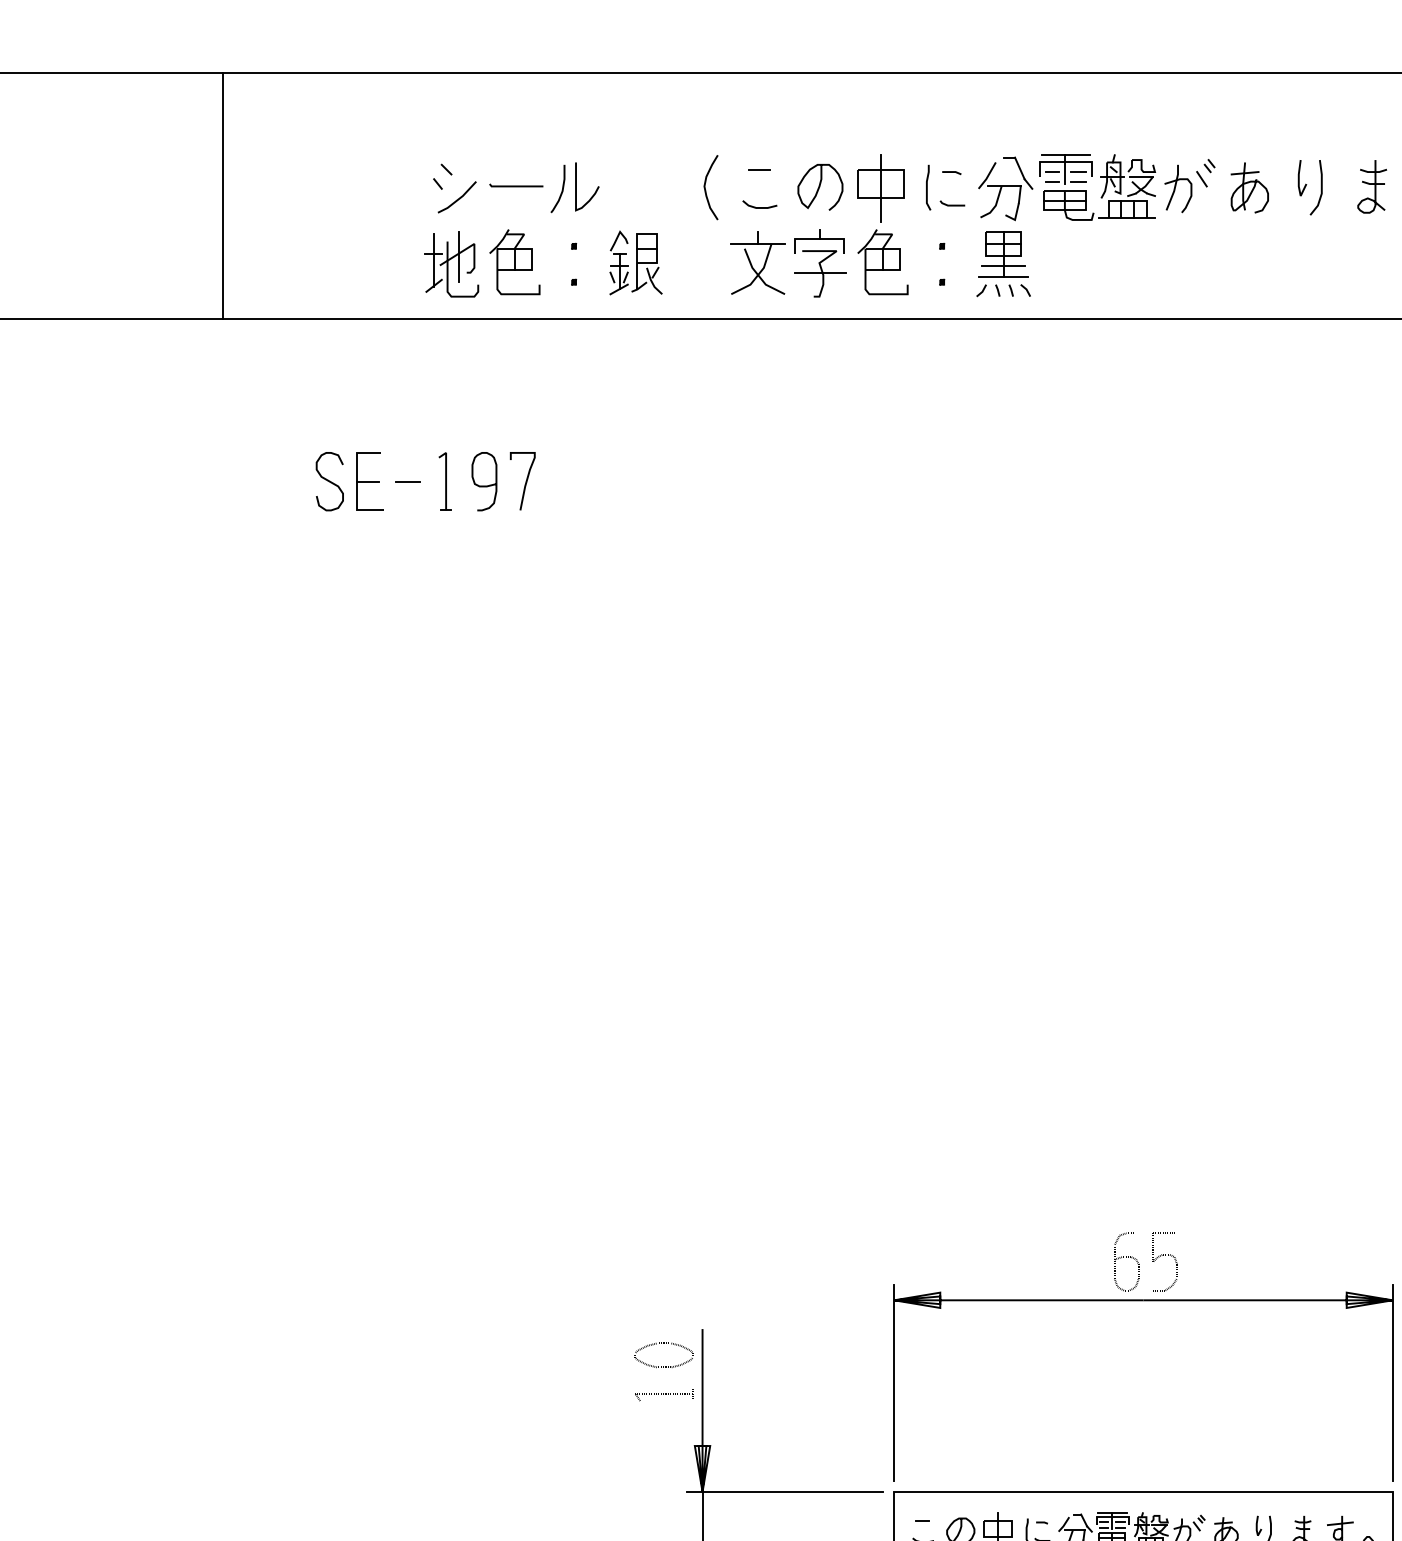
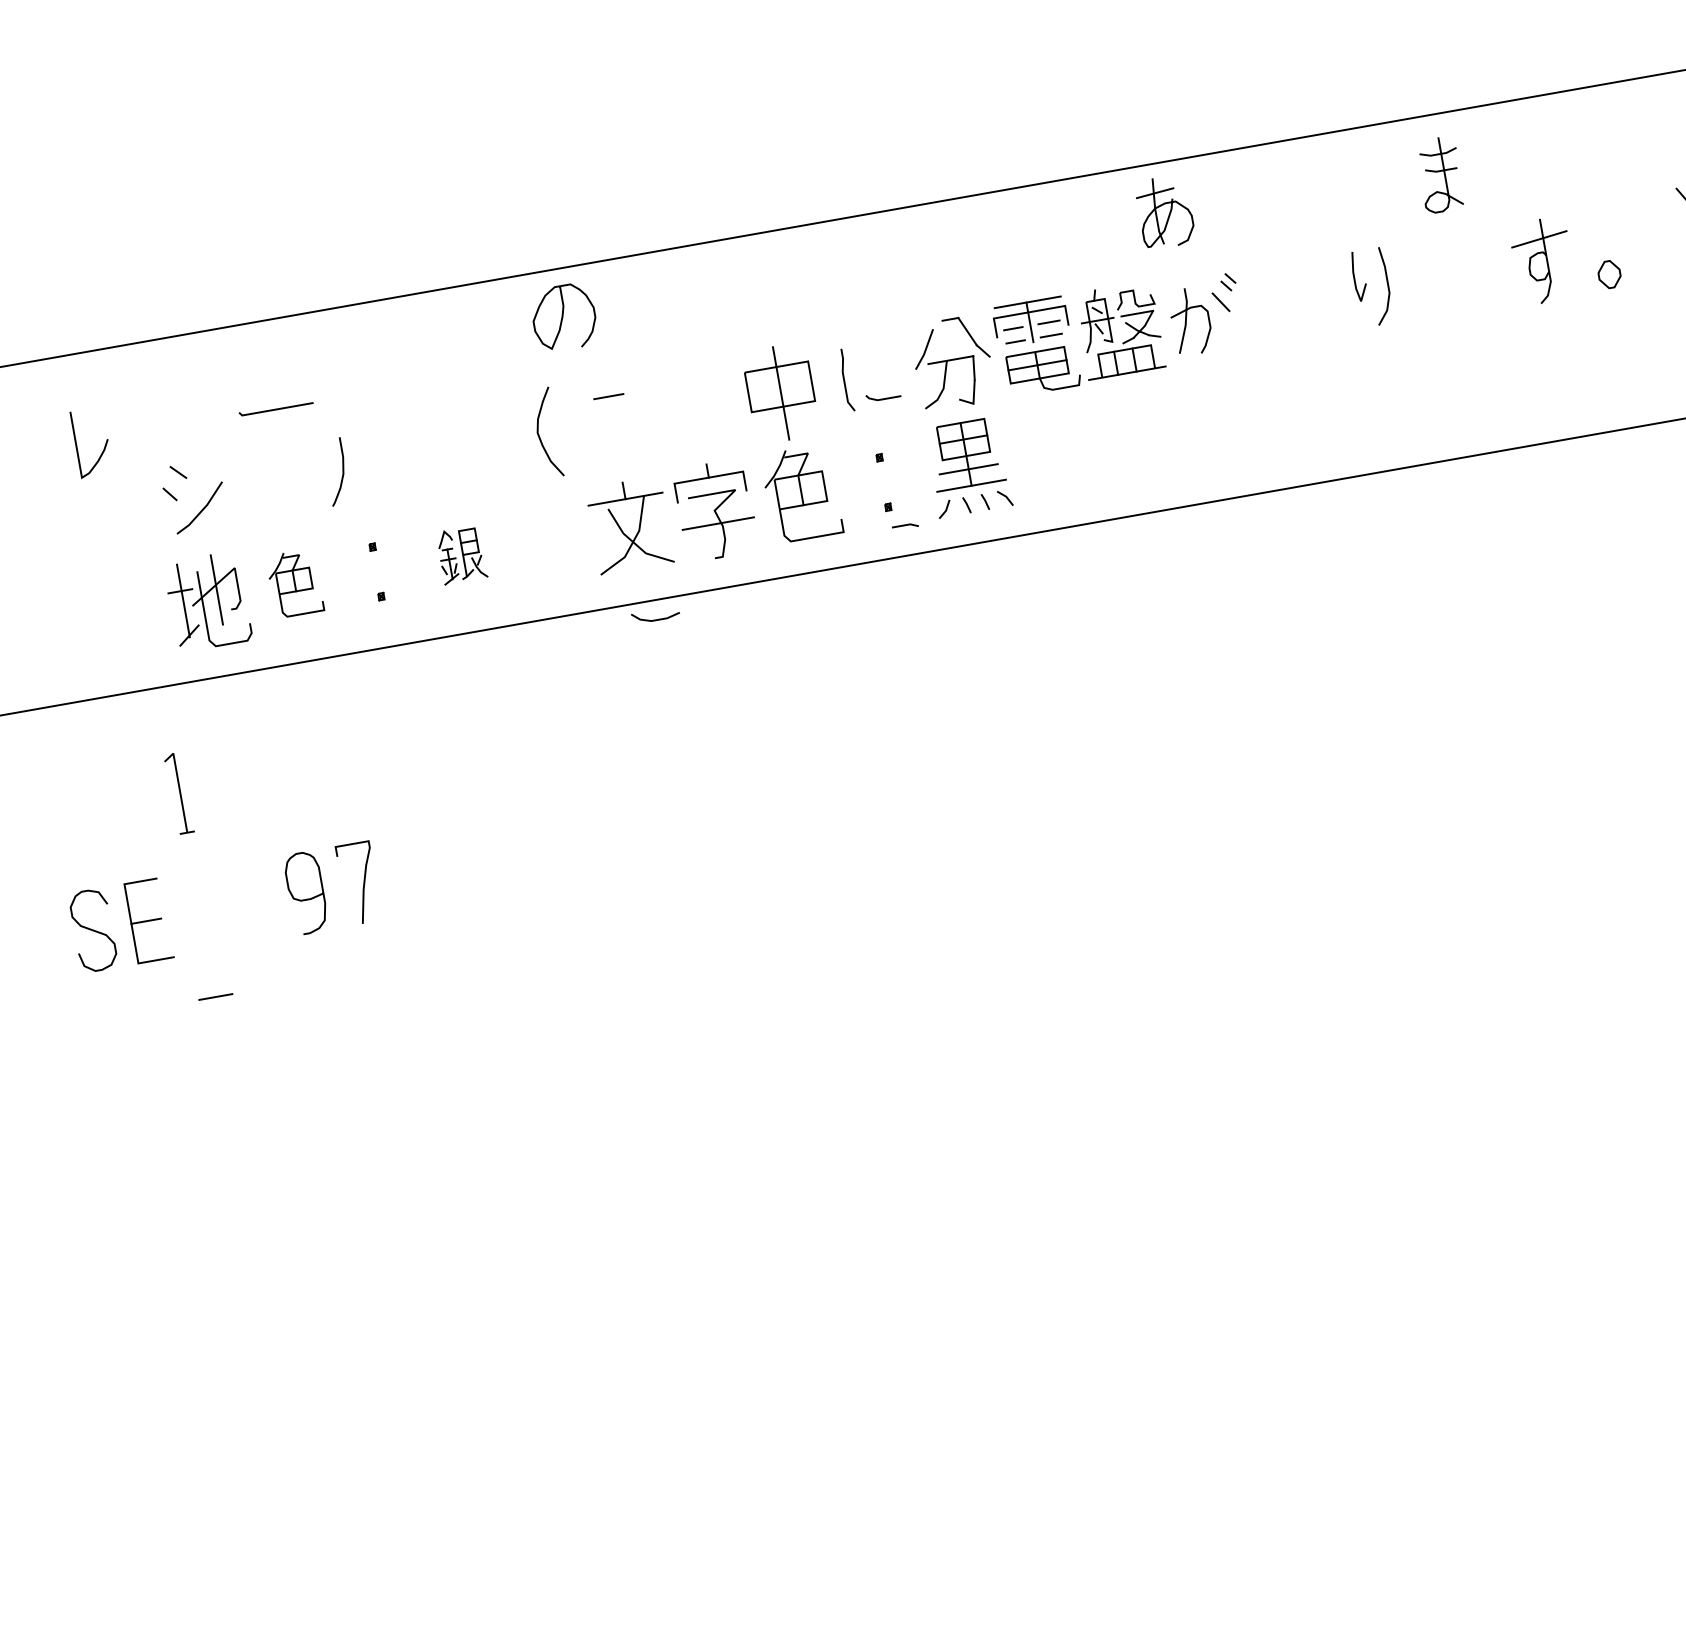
line: (951, 172) -> (904, 525), moved
line: (516, 185) -> (276, 408), moved
curve: (820, 186) -> (563, 316), moved
part: (1372, 186) -> (1440, 174), moved
part: (1249, 187) -> (1164, 211), moved
curve: (595, 190) -> (104, 445), moved
line: (759, 207) -> (655, 619), moved
part: (514, 262) -> (294, 583), size x0.7
part: (635, 262) -> (461, 554), size x0.6
line: (407, 481) -> (215, 996), moved
part: (444, 481) -> (178, 793), moved

